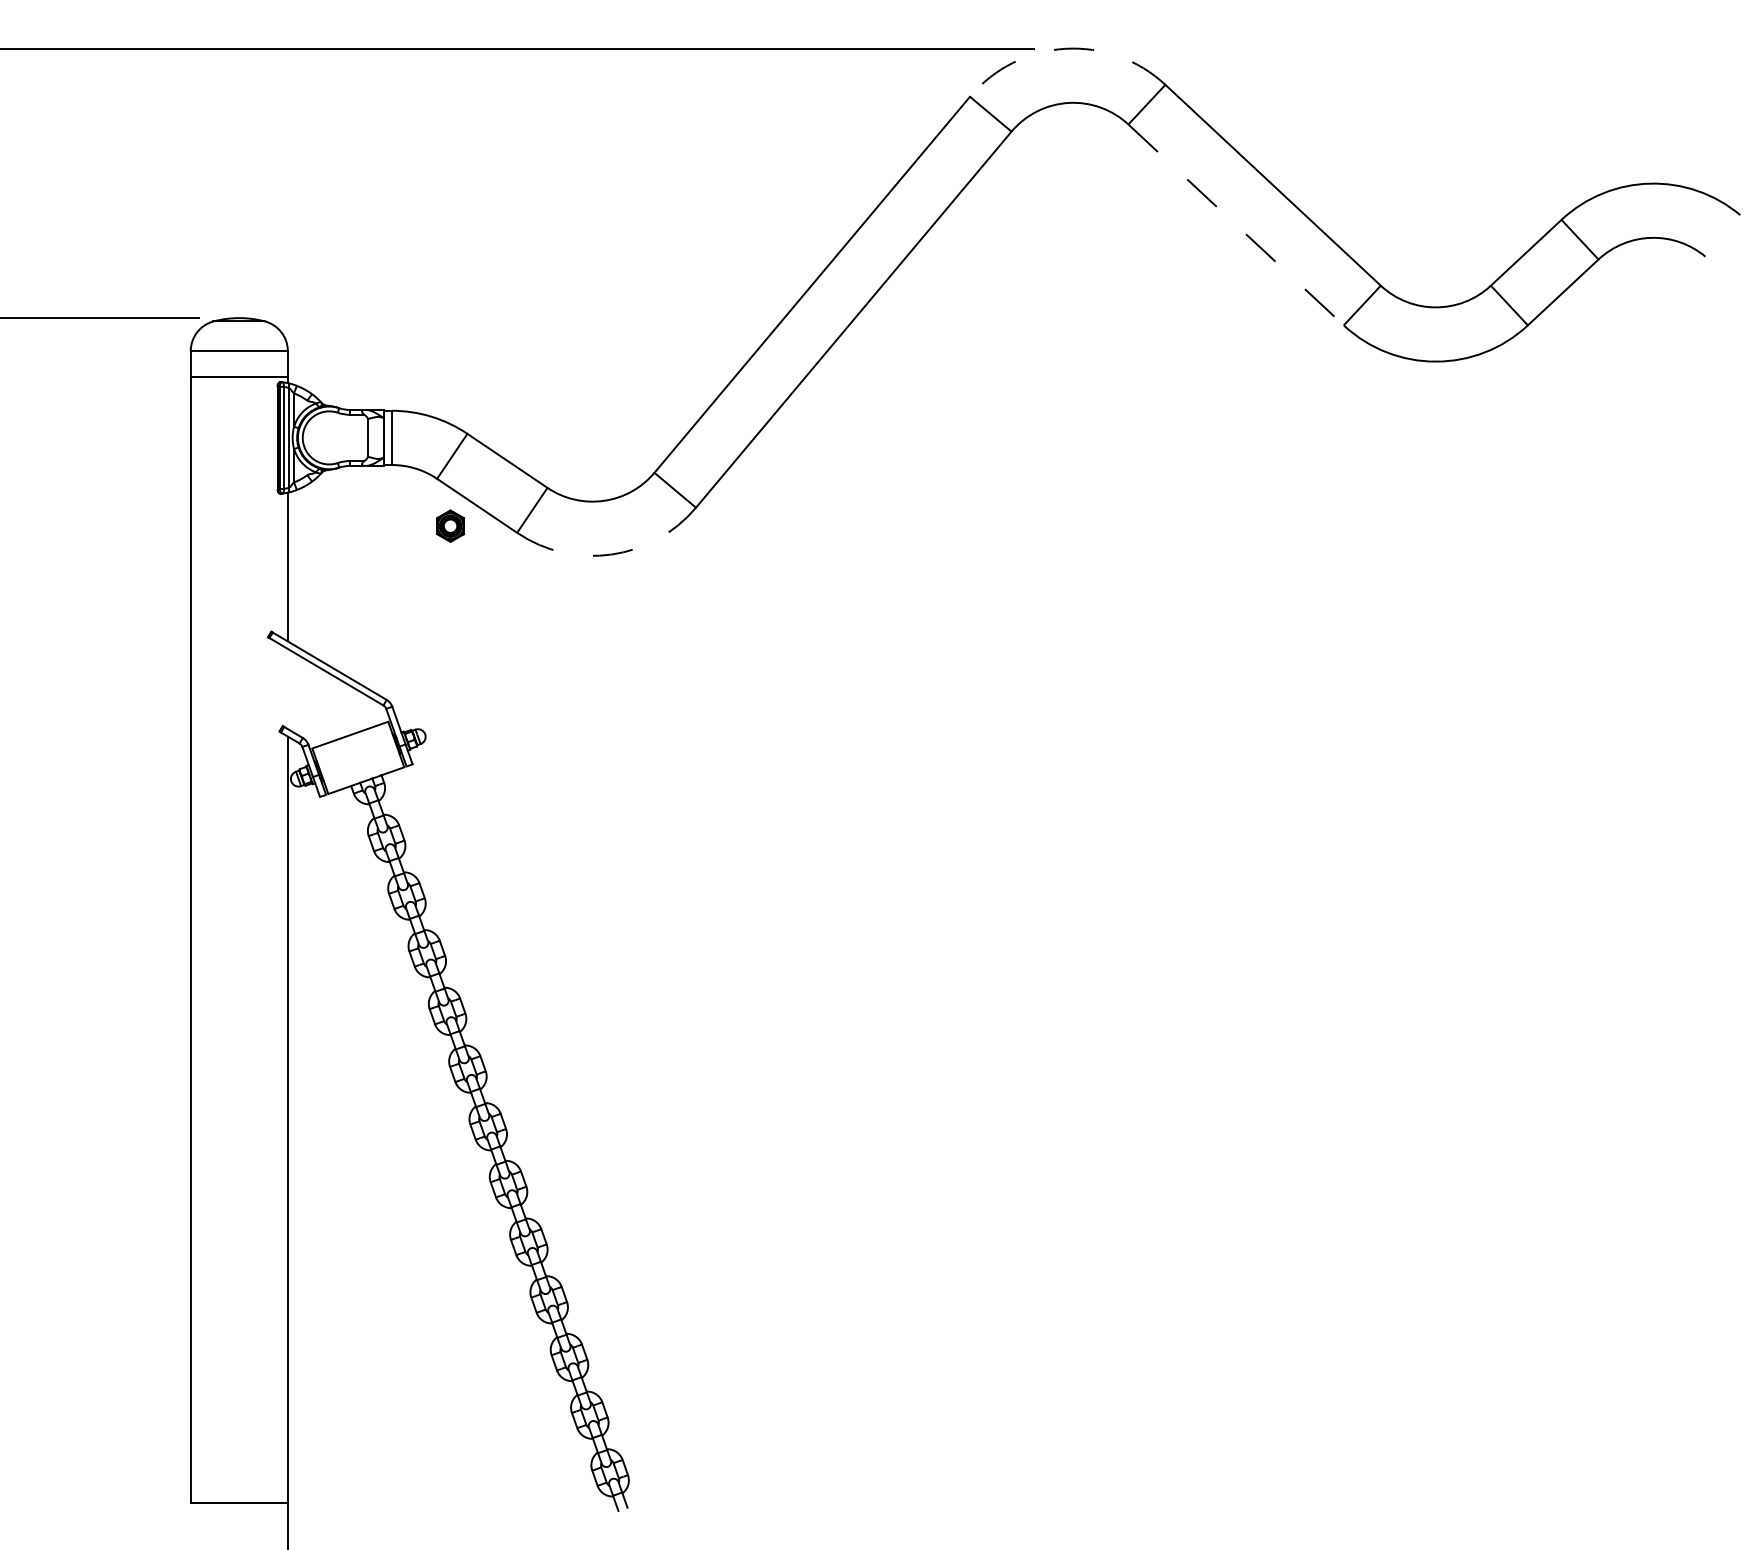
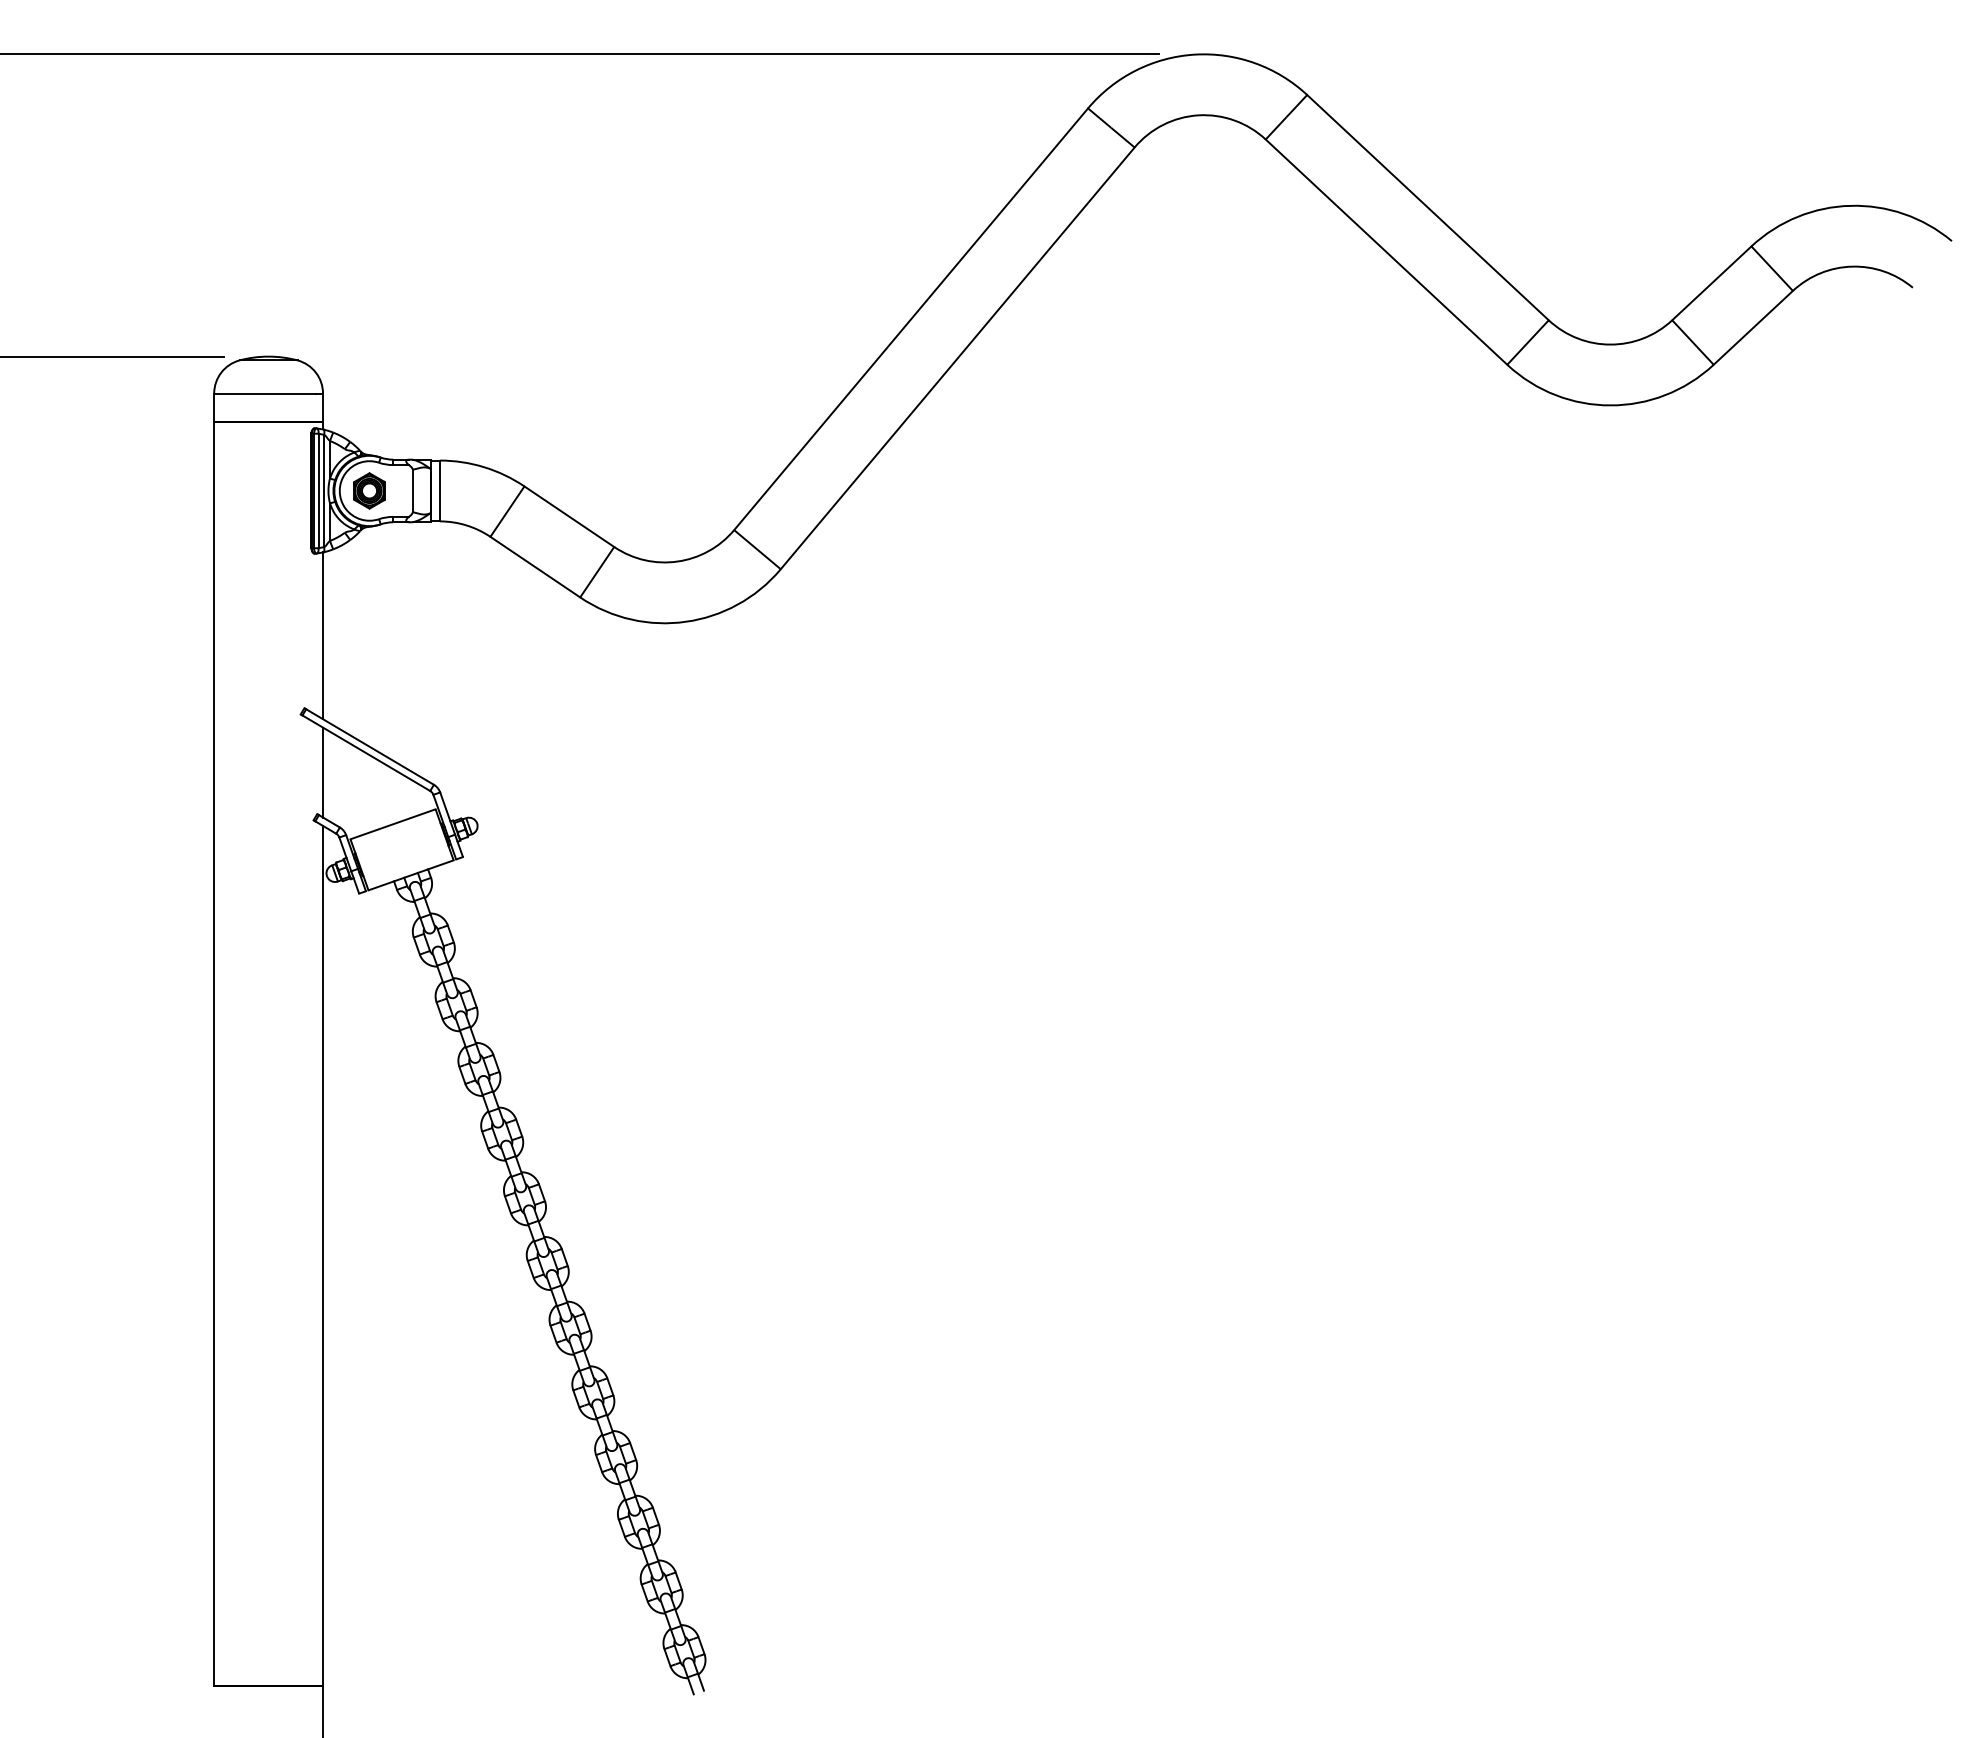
arc: (1064, 48) -> (1194, 54), dashed -> solid
line: (1236, 225) -> (1386, 252), dashed -> solid
part: (450, 525) -> (369, 490), moved
arc: (611, 554) -> (685, 621), dashed -> solid
line: (288, 688) -> (323, 772), added

